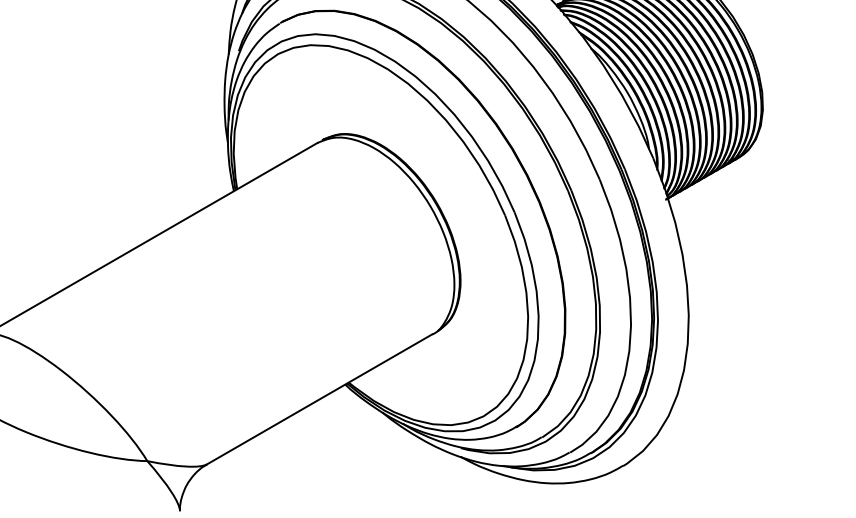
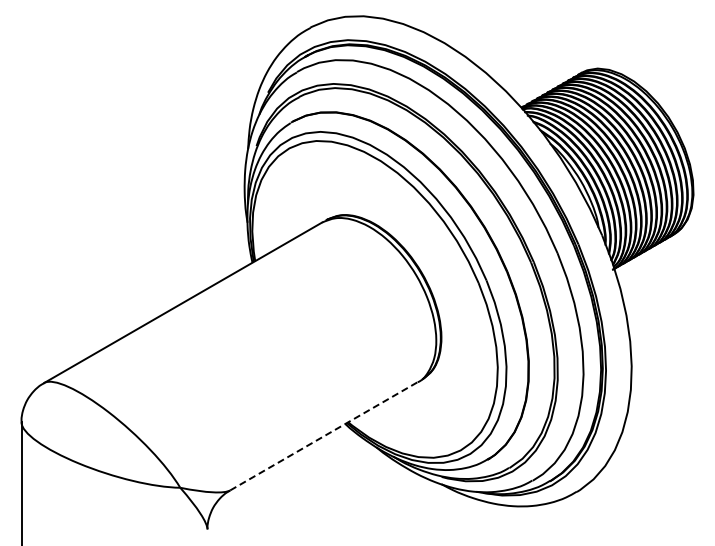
line: (320, 399) -> (324, 436), solid -> dashed

